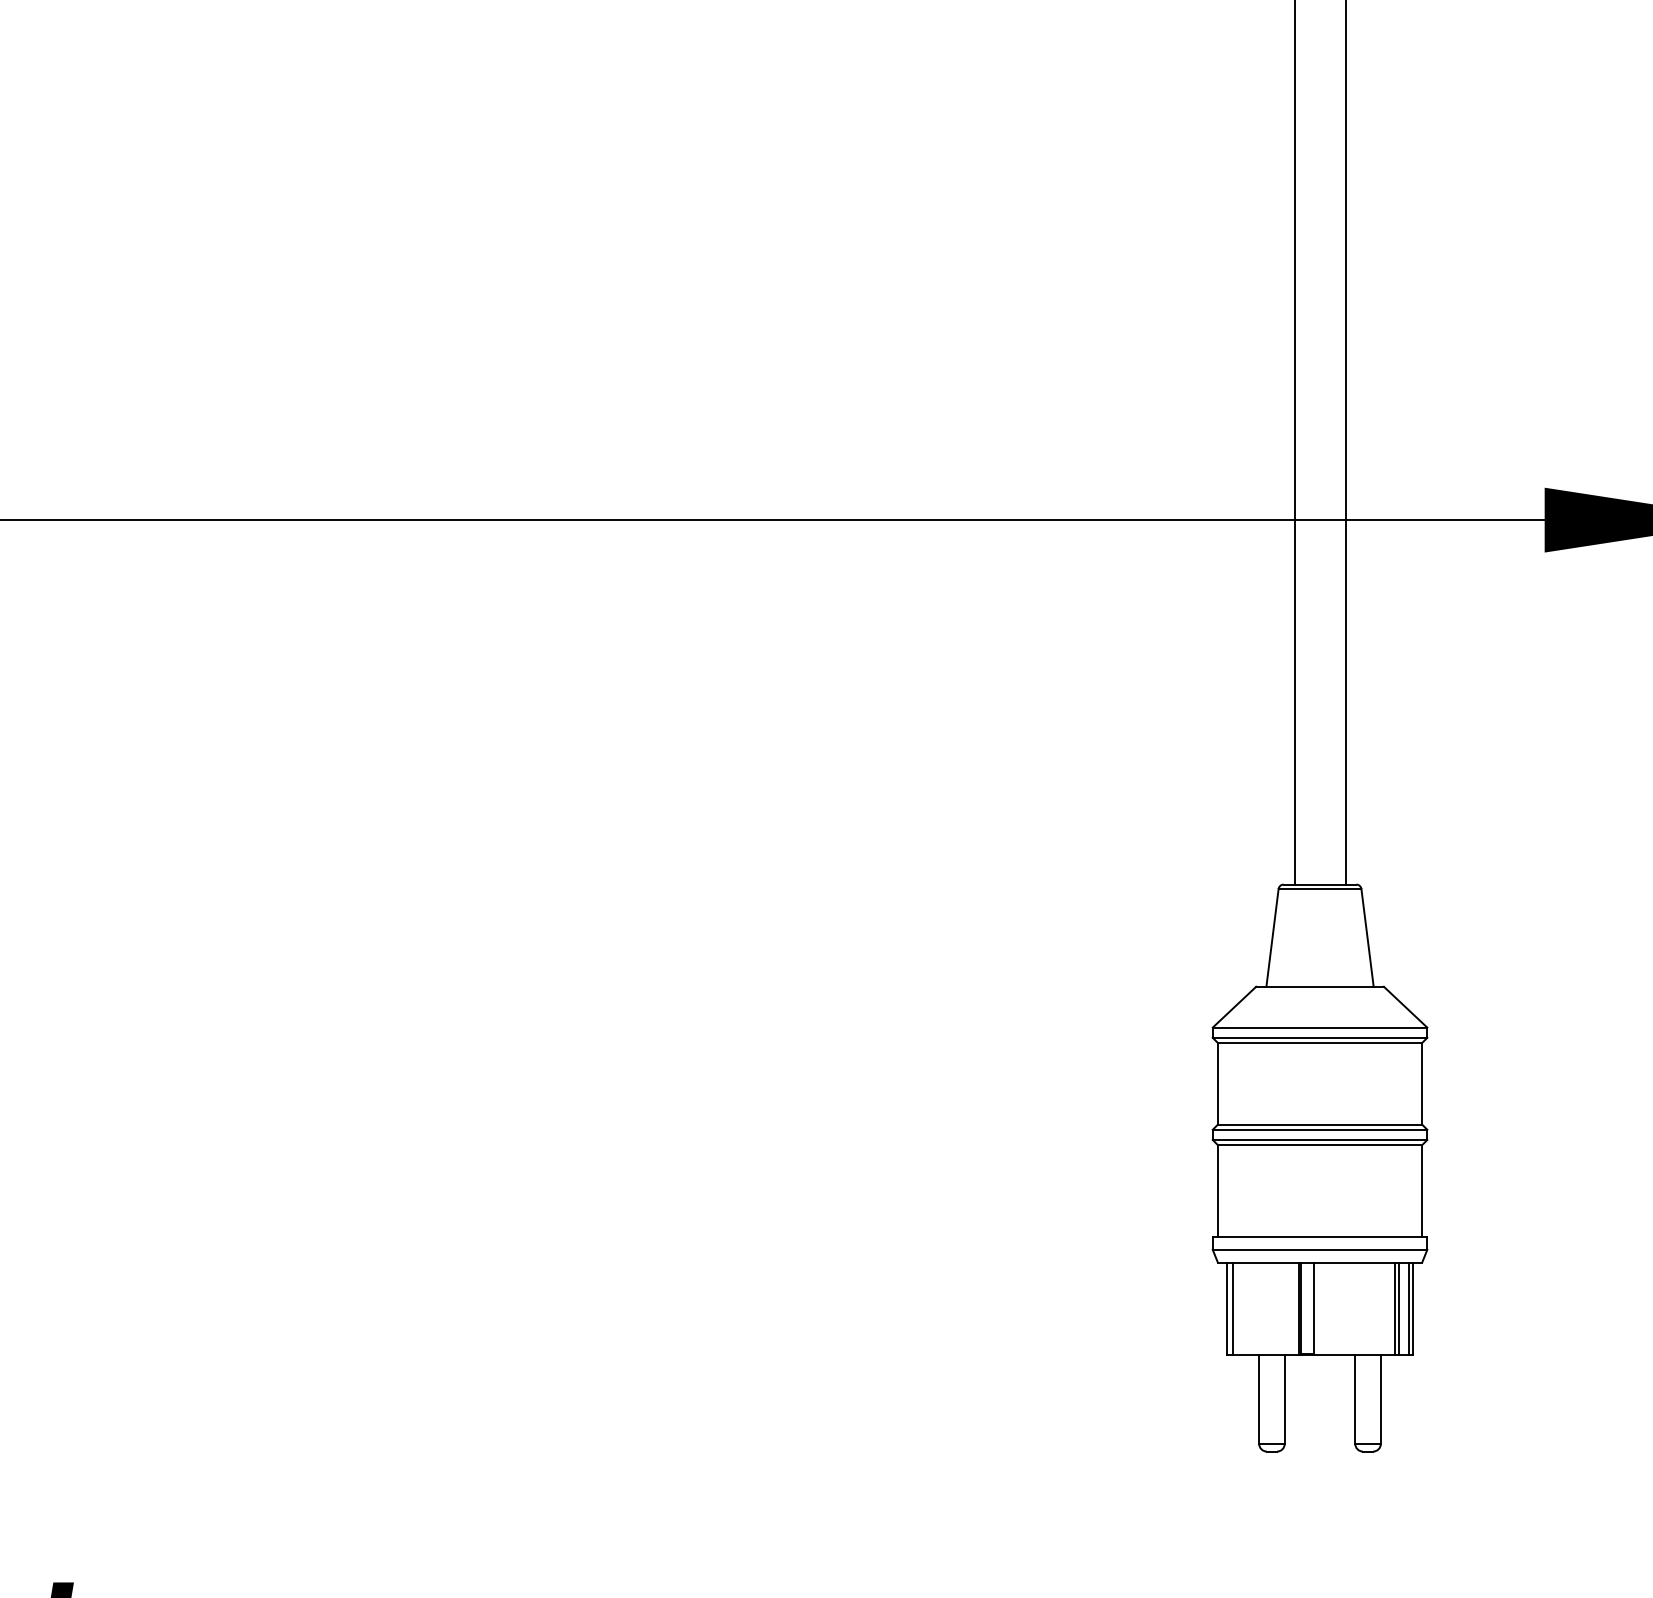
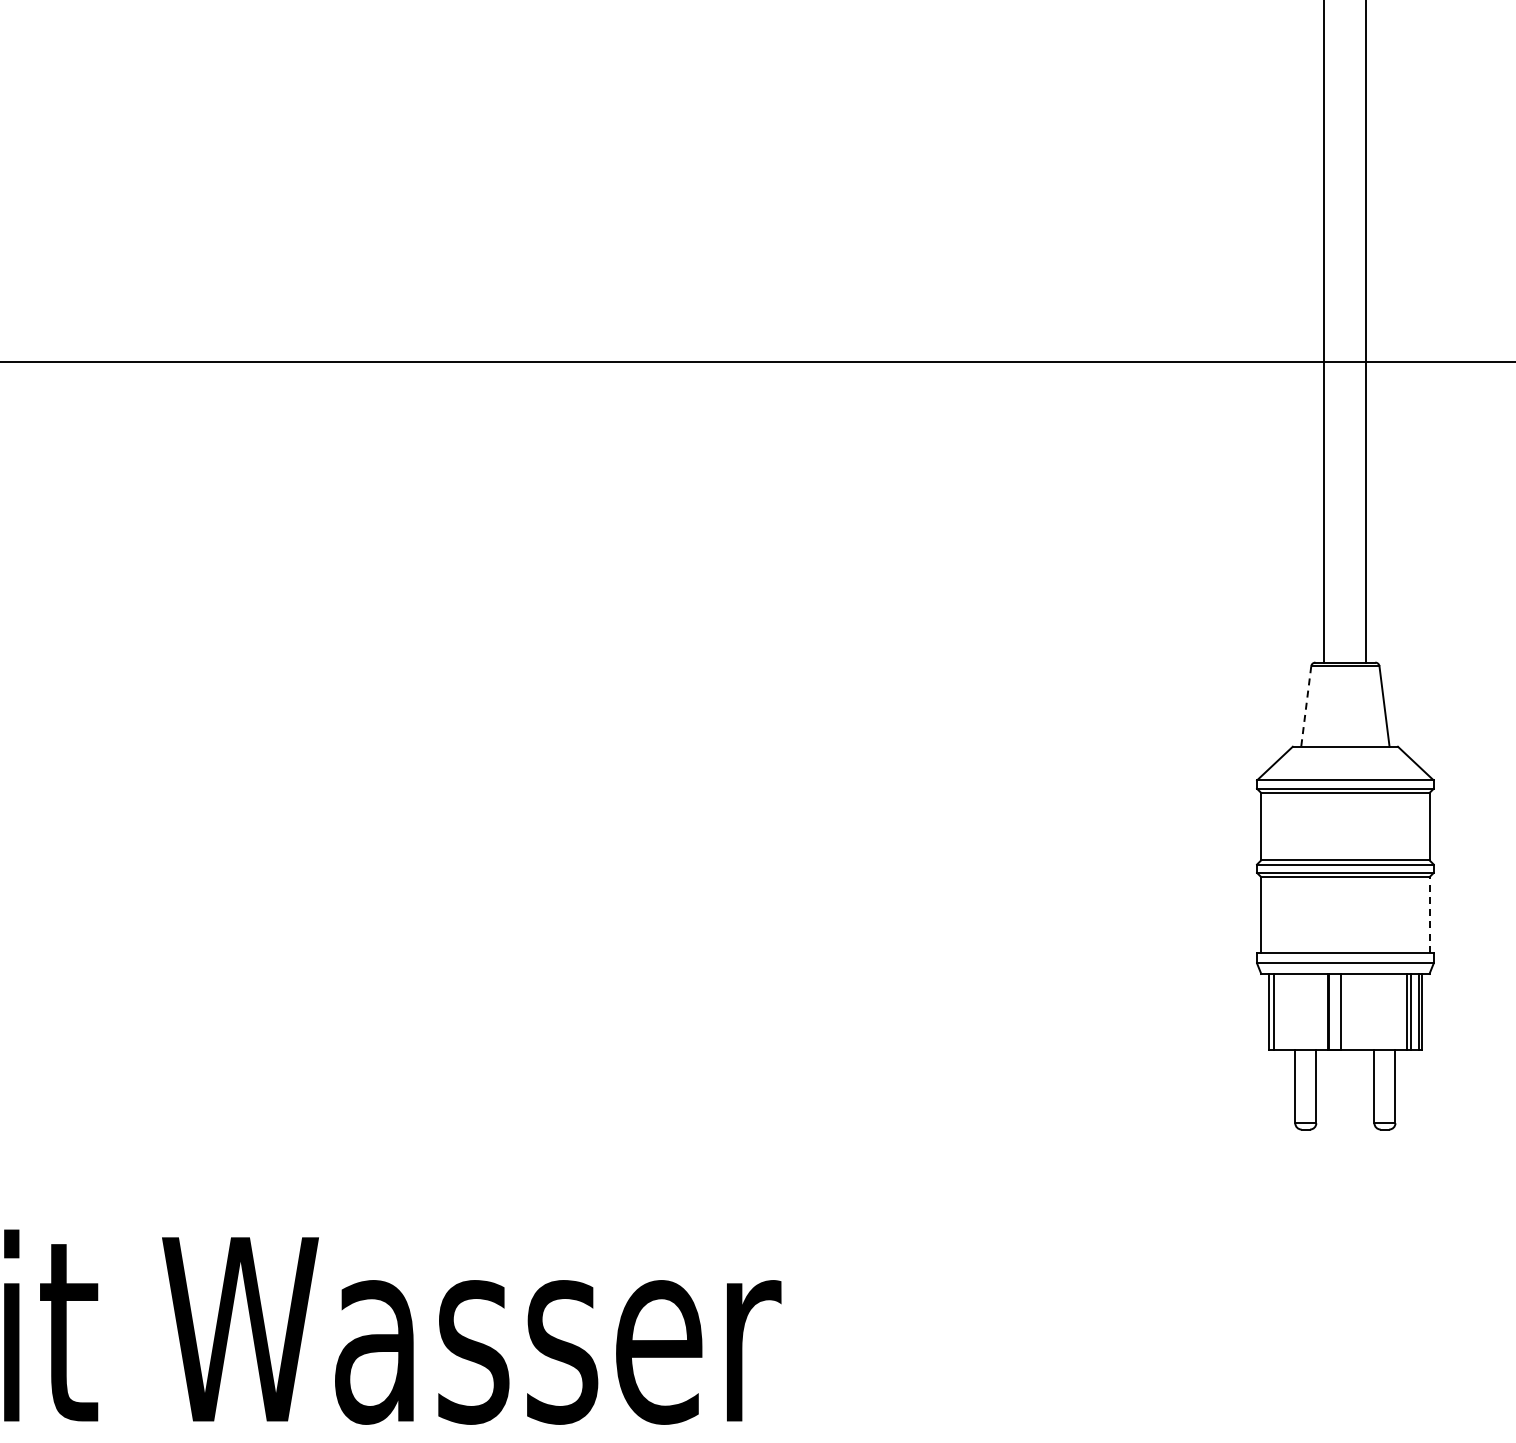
line: (1272, 937) -> (1306, 706), solid -> dashed
line: (1422, 1191) -> (1429, 915), solid -> dashed

